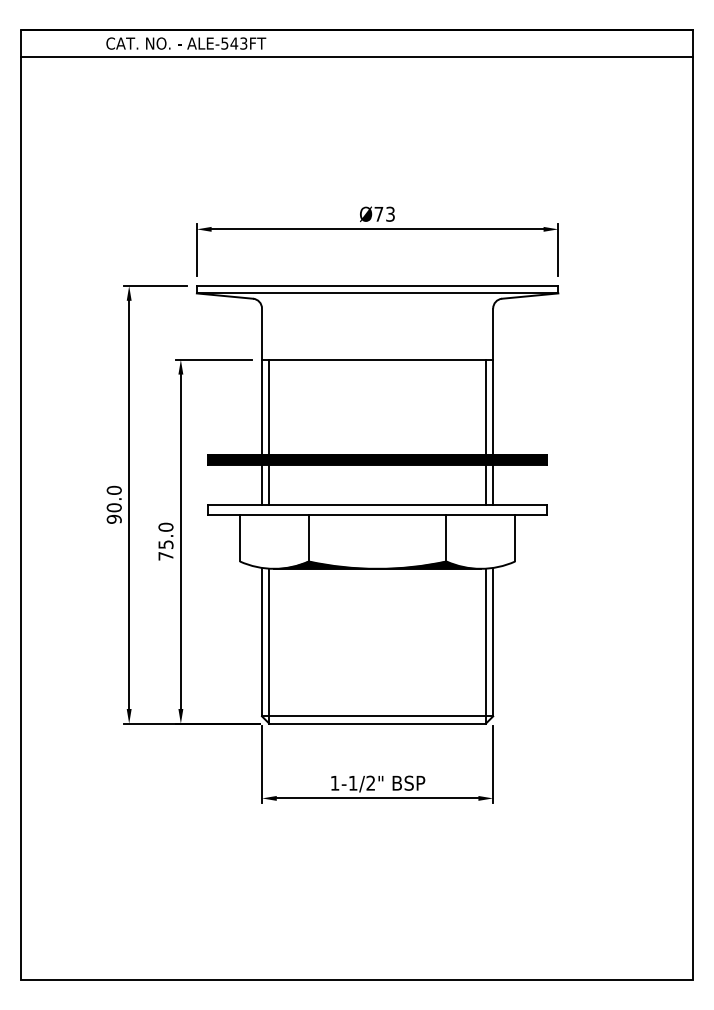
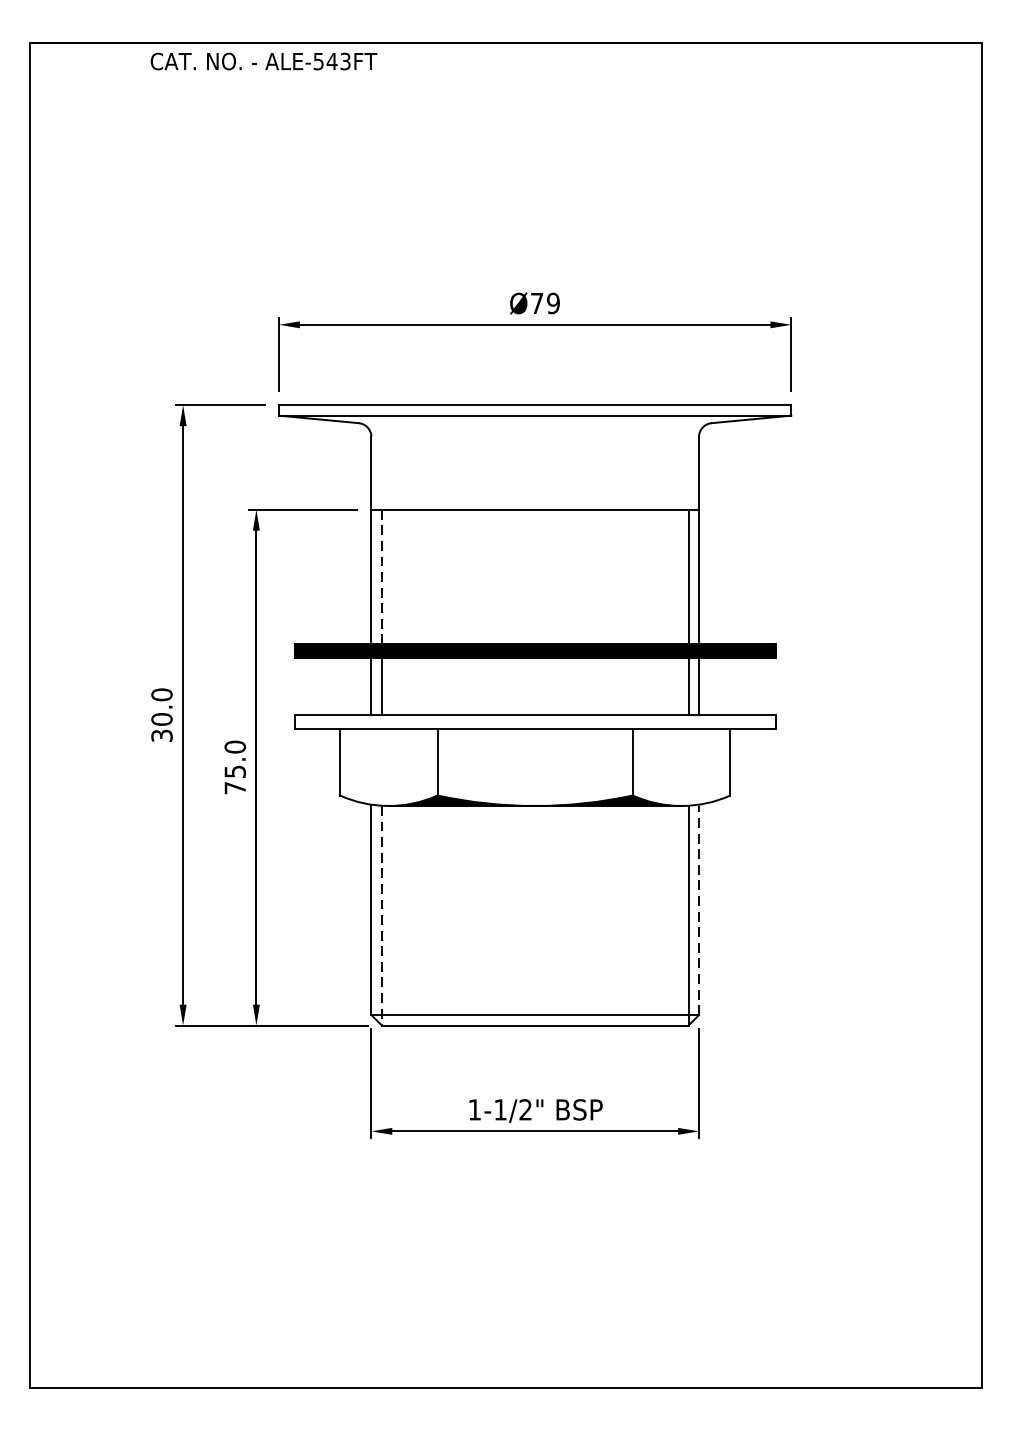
line: (356, 57) -> (505, 81), removed
text: (390, 213) -> (553, 302), Ø73 -> Ø79
line: (269, 407) -> (381, 577), solid -> dashed
text: (113, 518) -> (160, 734), 90.0 -> 30.0
line: (493, 642) -> (699, 910), solid -> dashed
line: (269, 646) -> (381, 916), solid -> dashed

